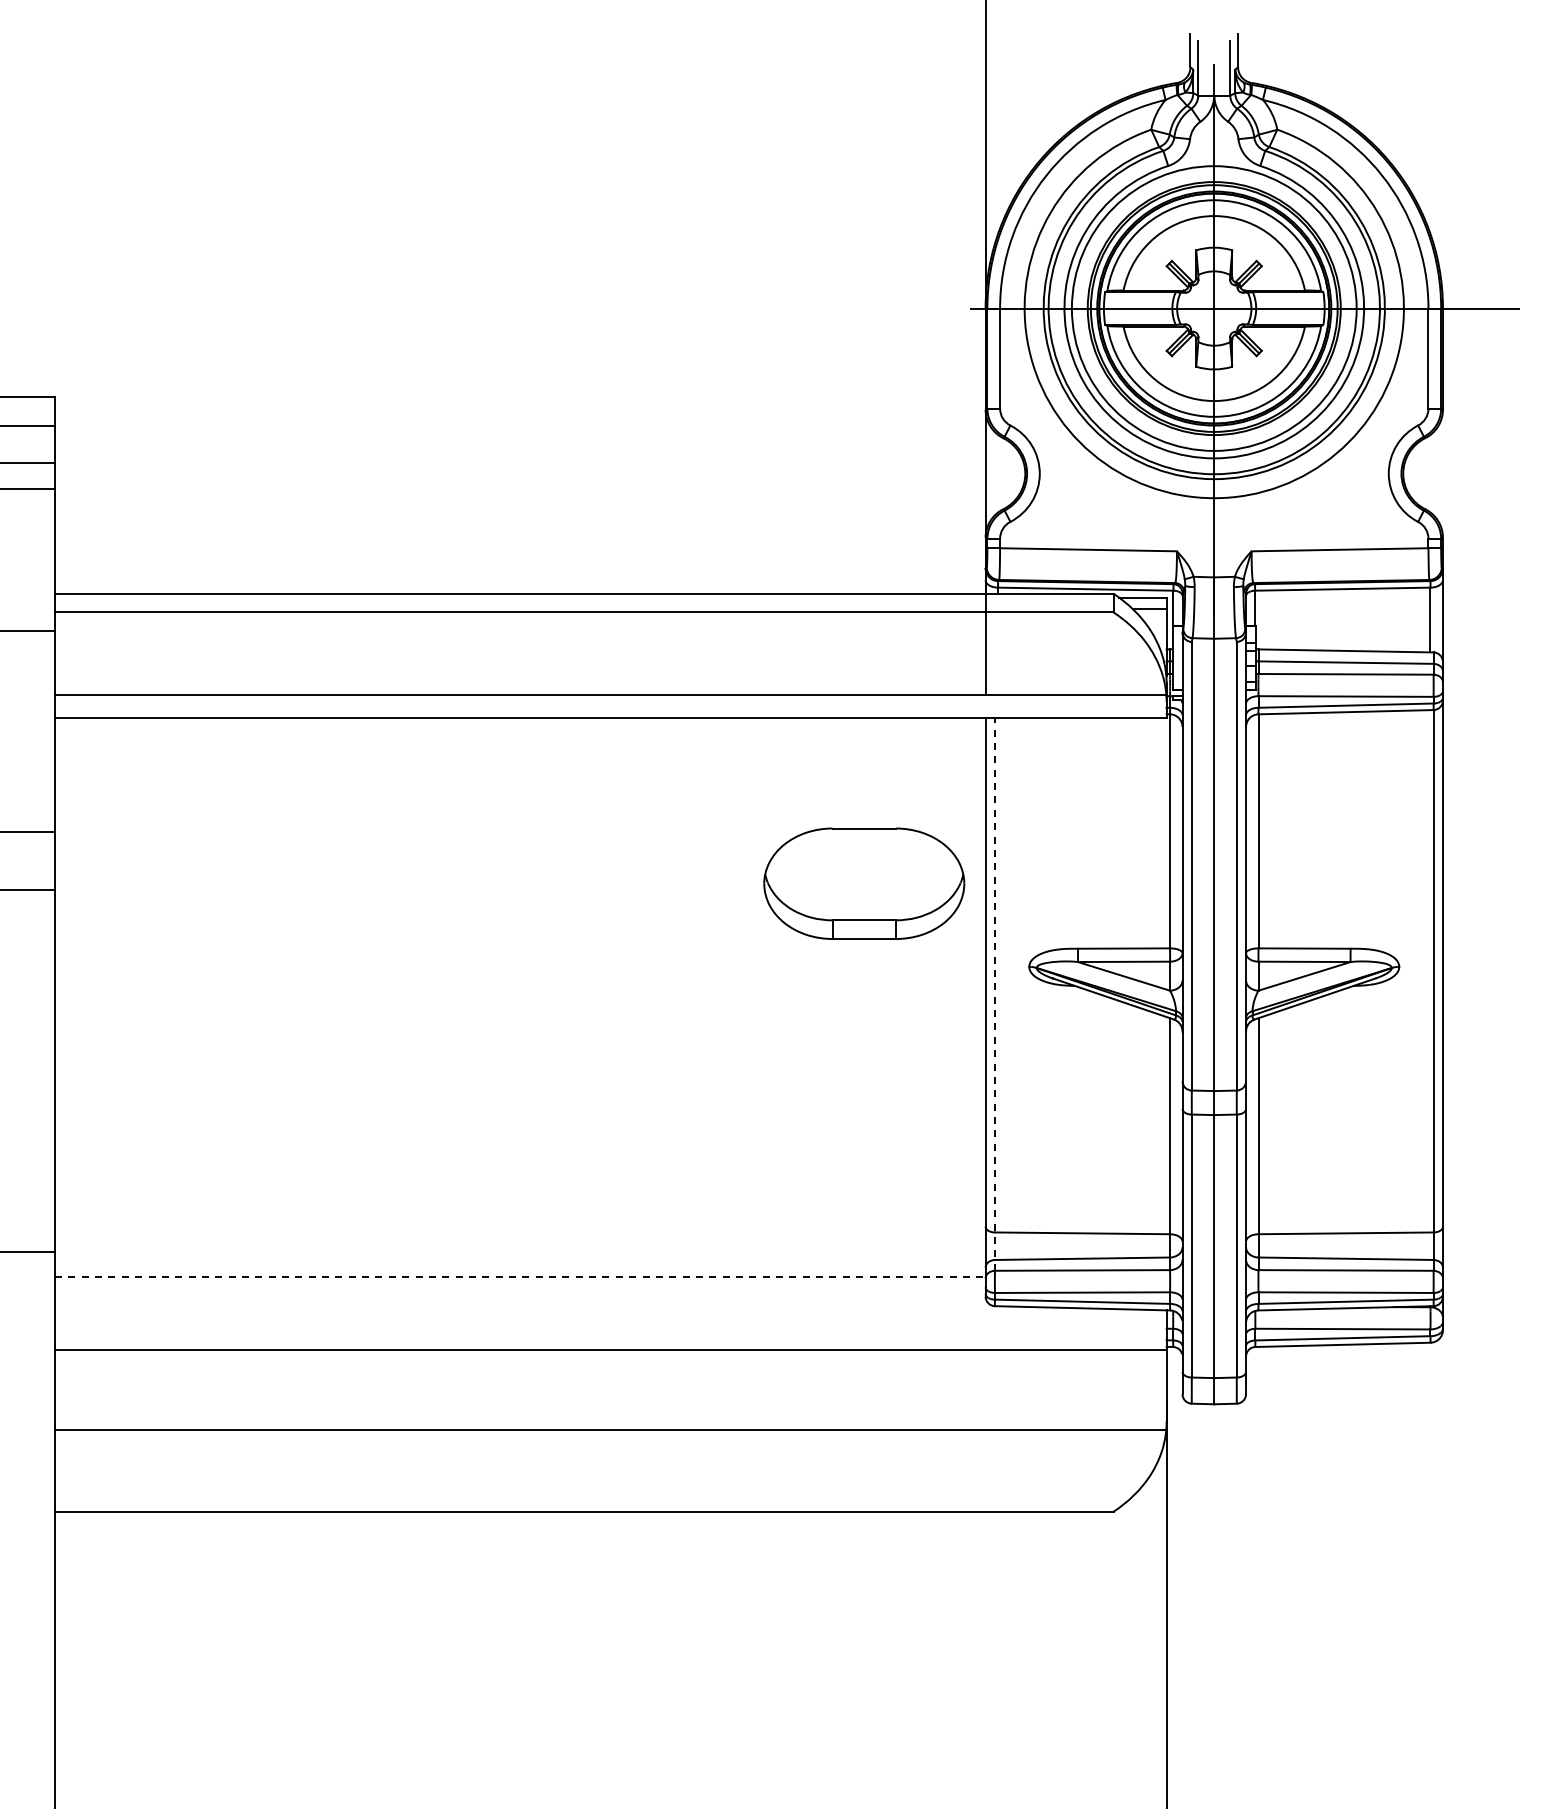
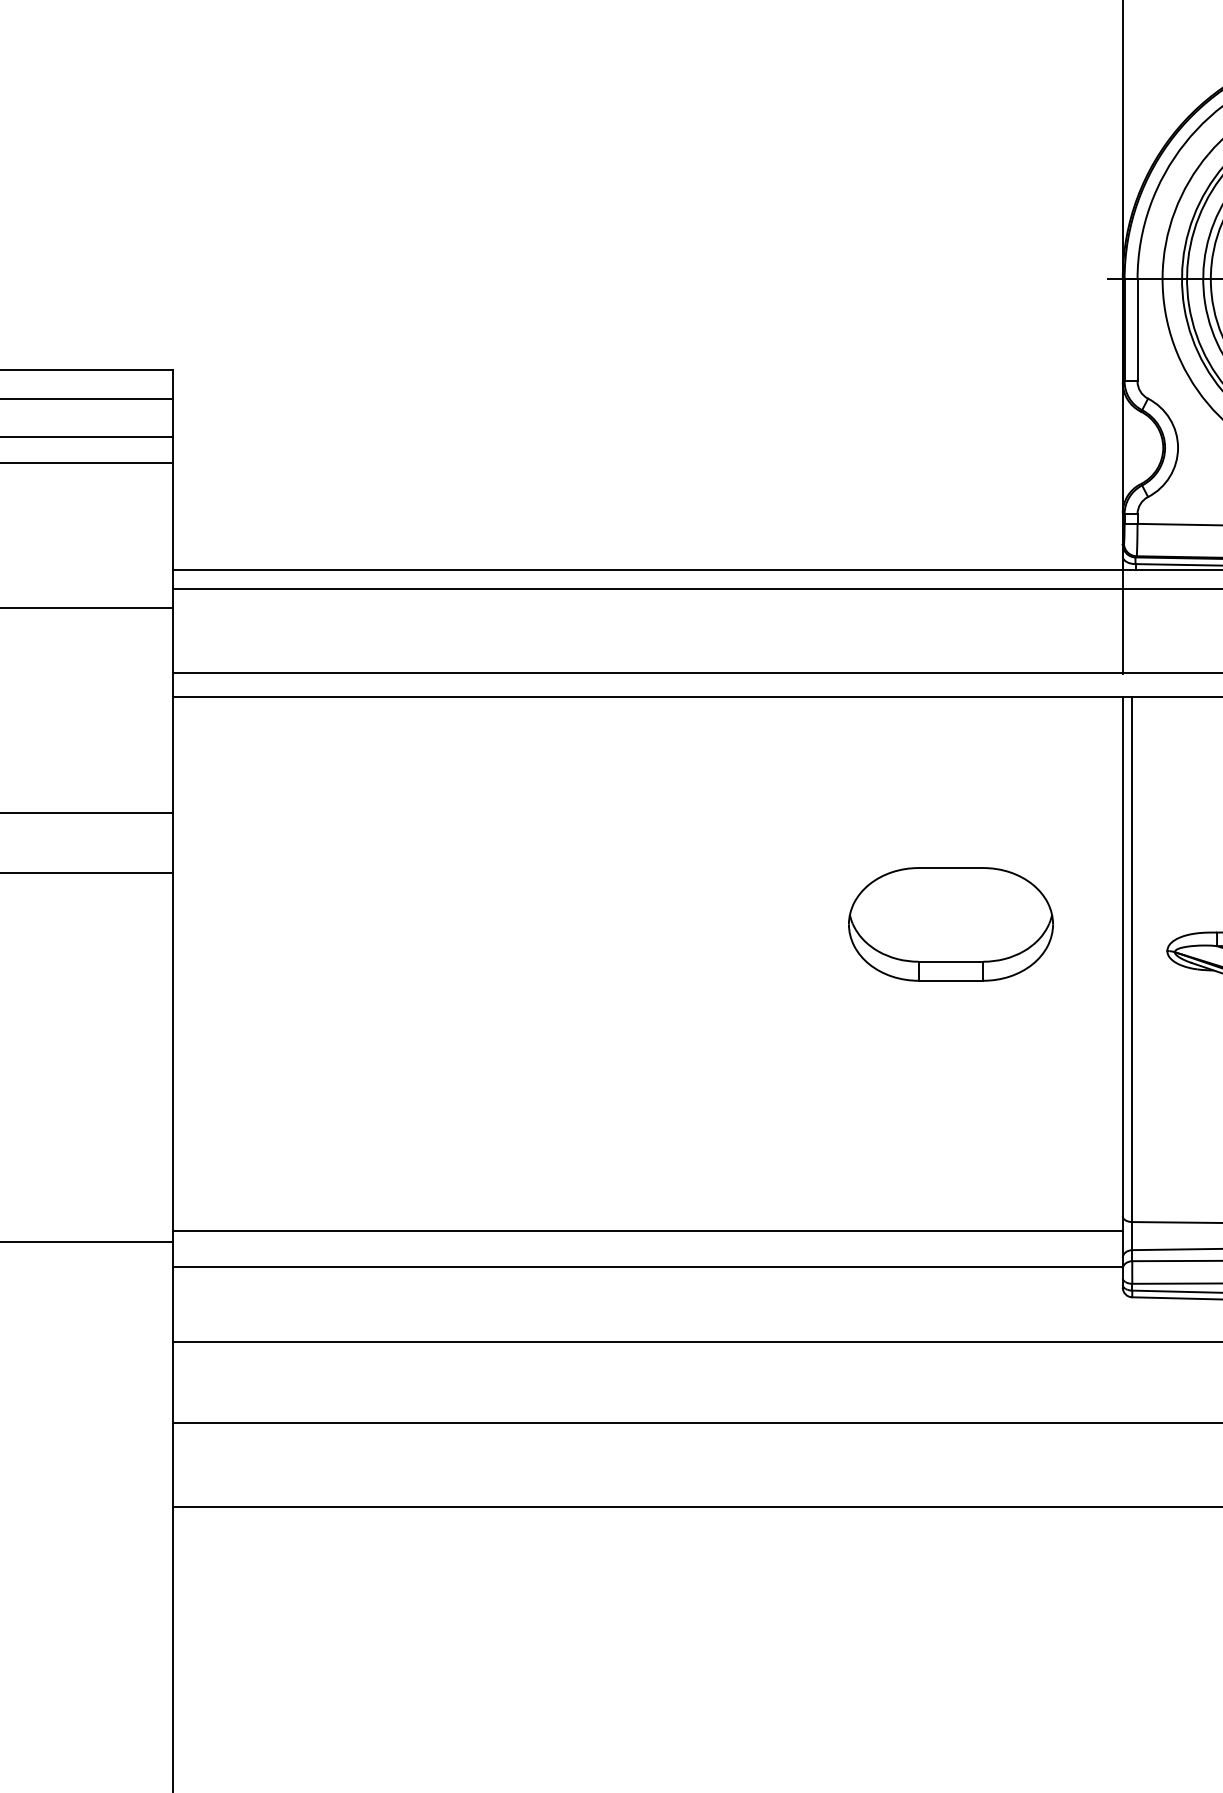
part: (864, 883) -> (951, 924), moved
line: (994, 994) -> (1131, 979), dashed -> solid
line: (520, 1241) -> (648, 1231), added
line: (520, 1276) -> (648, 1267), dashed -> solid

